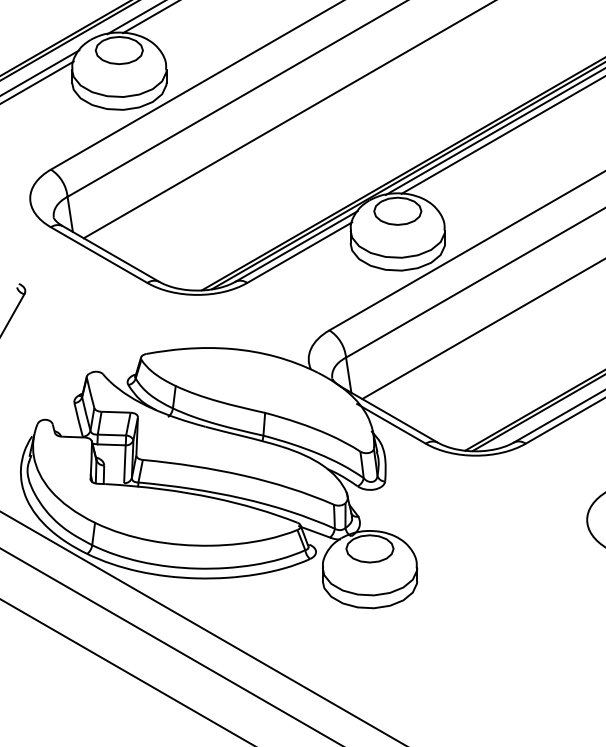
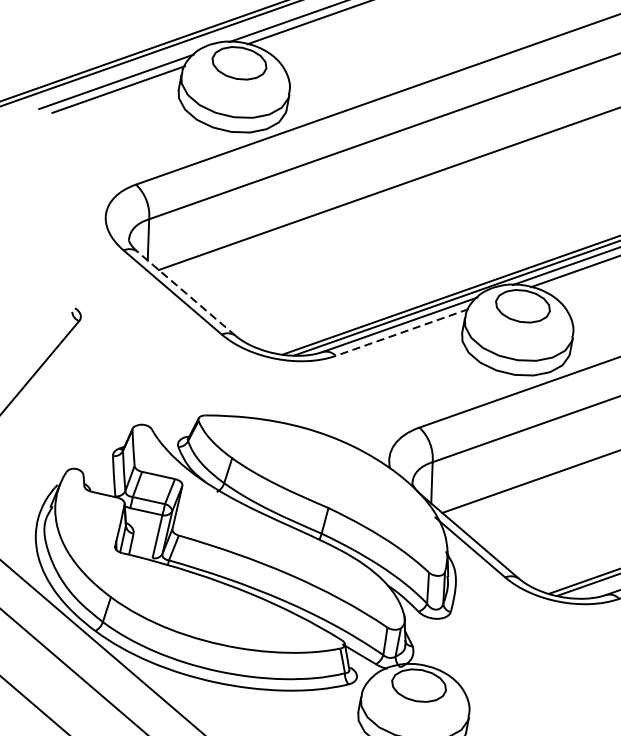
line: (299, 252) -> (401, 332), solid -> dashed
line: (110, 253) -> (186, 293), solid -> dashed

